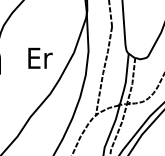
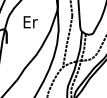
text: (39, 58) -> (30, 22), moved

